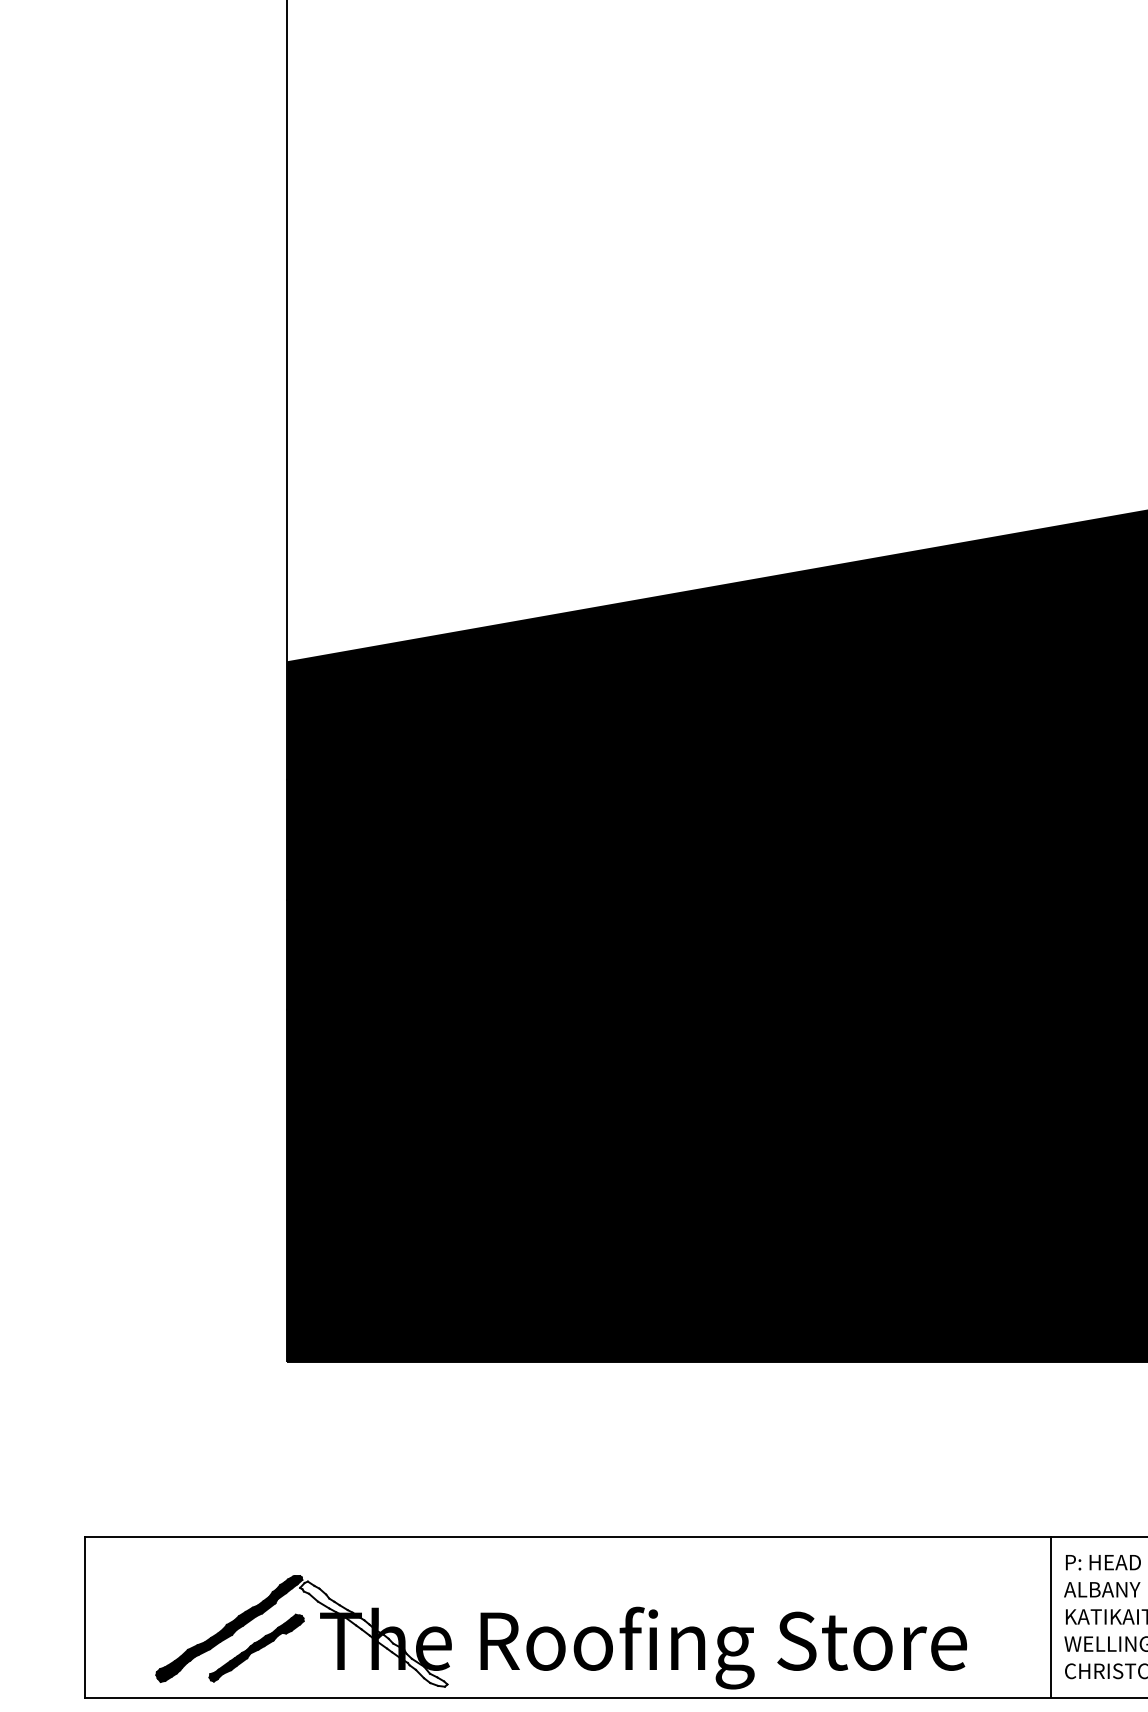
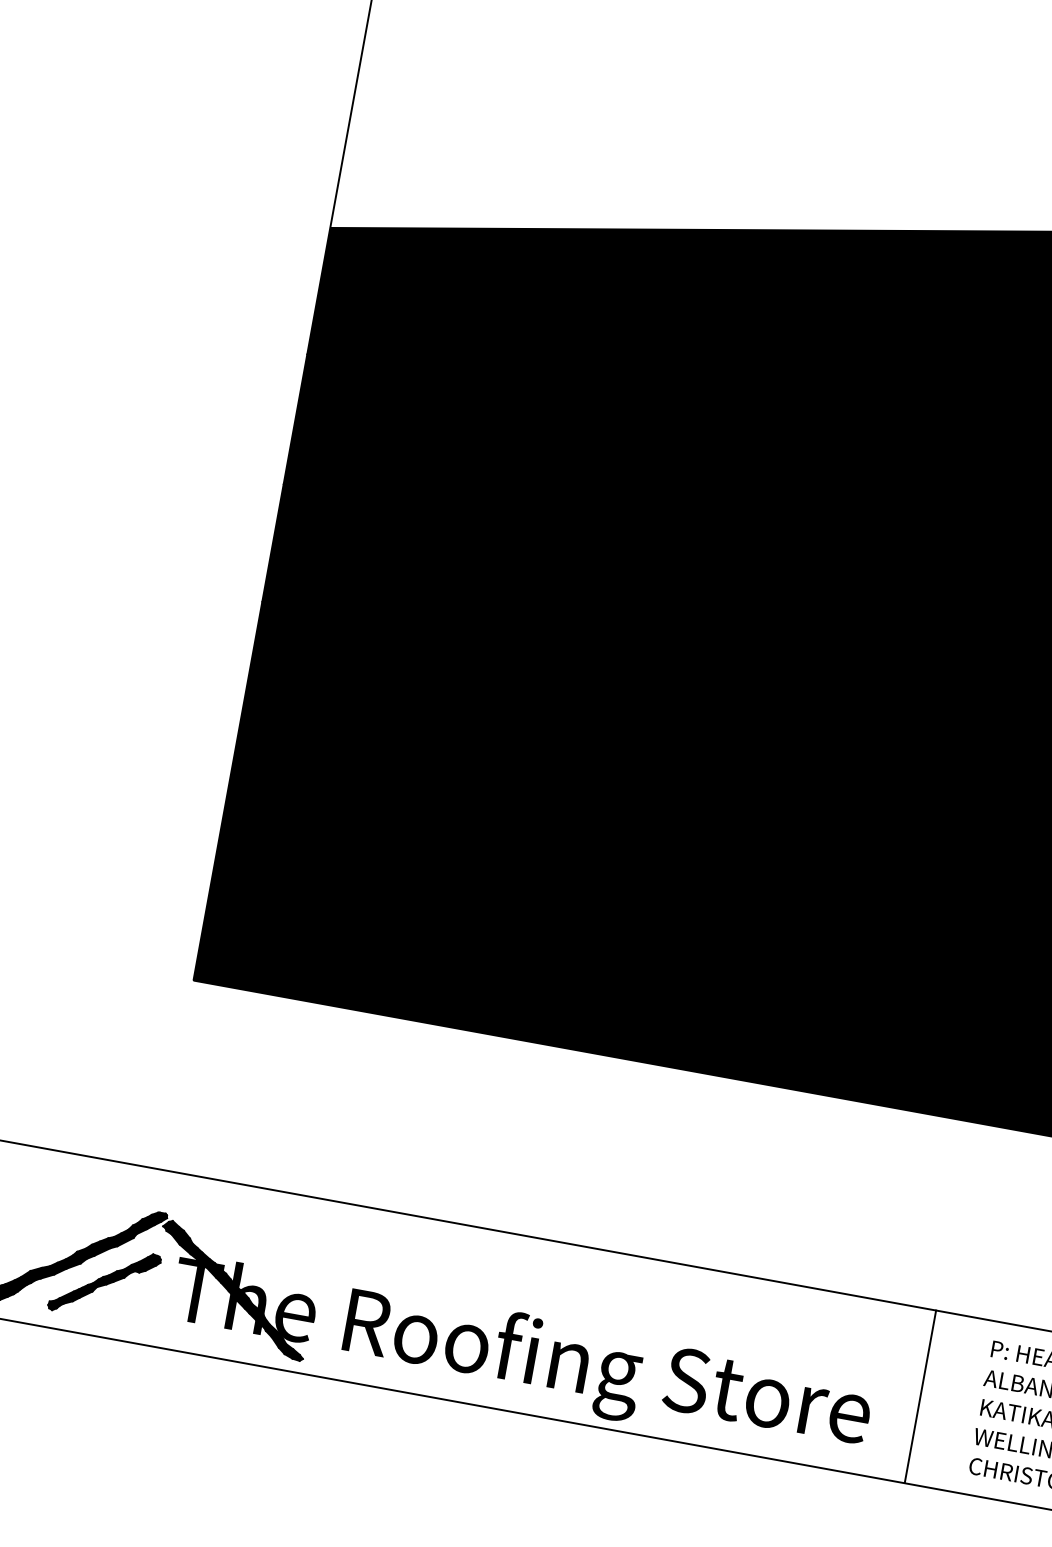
line: (1051, 1616) -> (920, 1395), moved
fill: (373, 1633) -> (233, 1289), added

